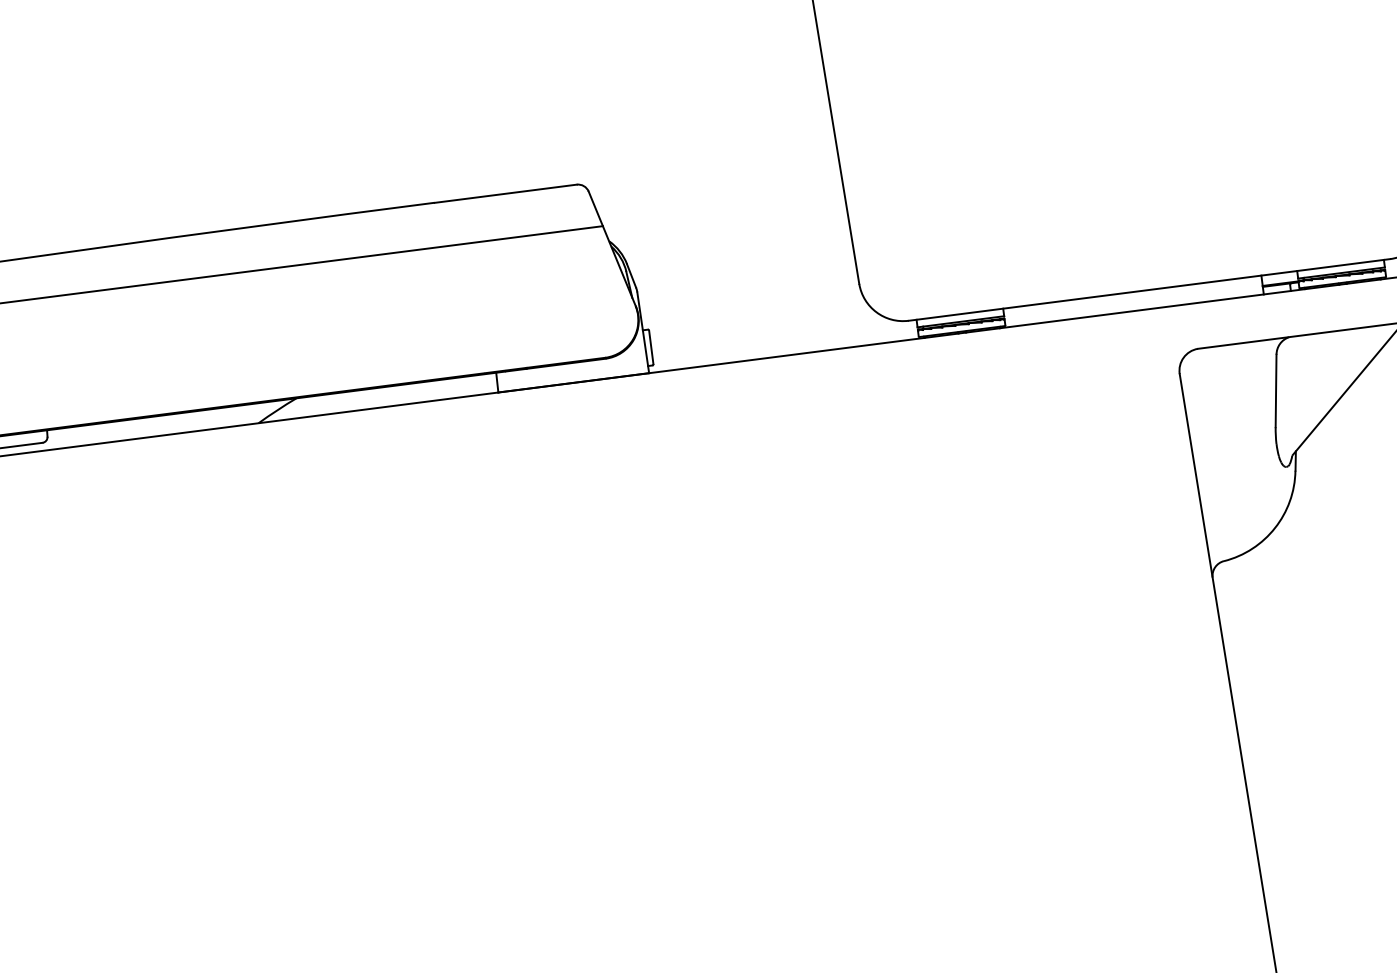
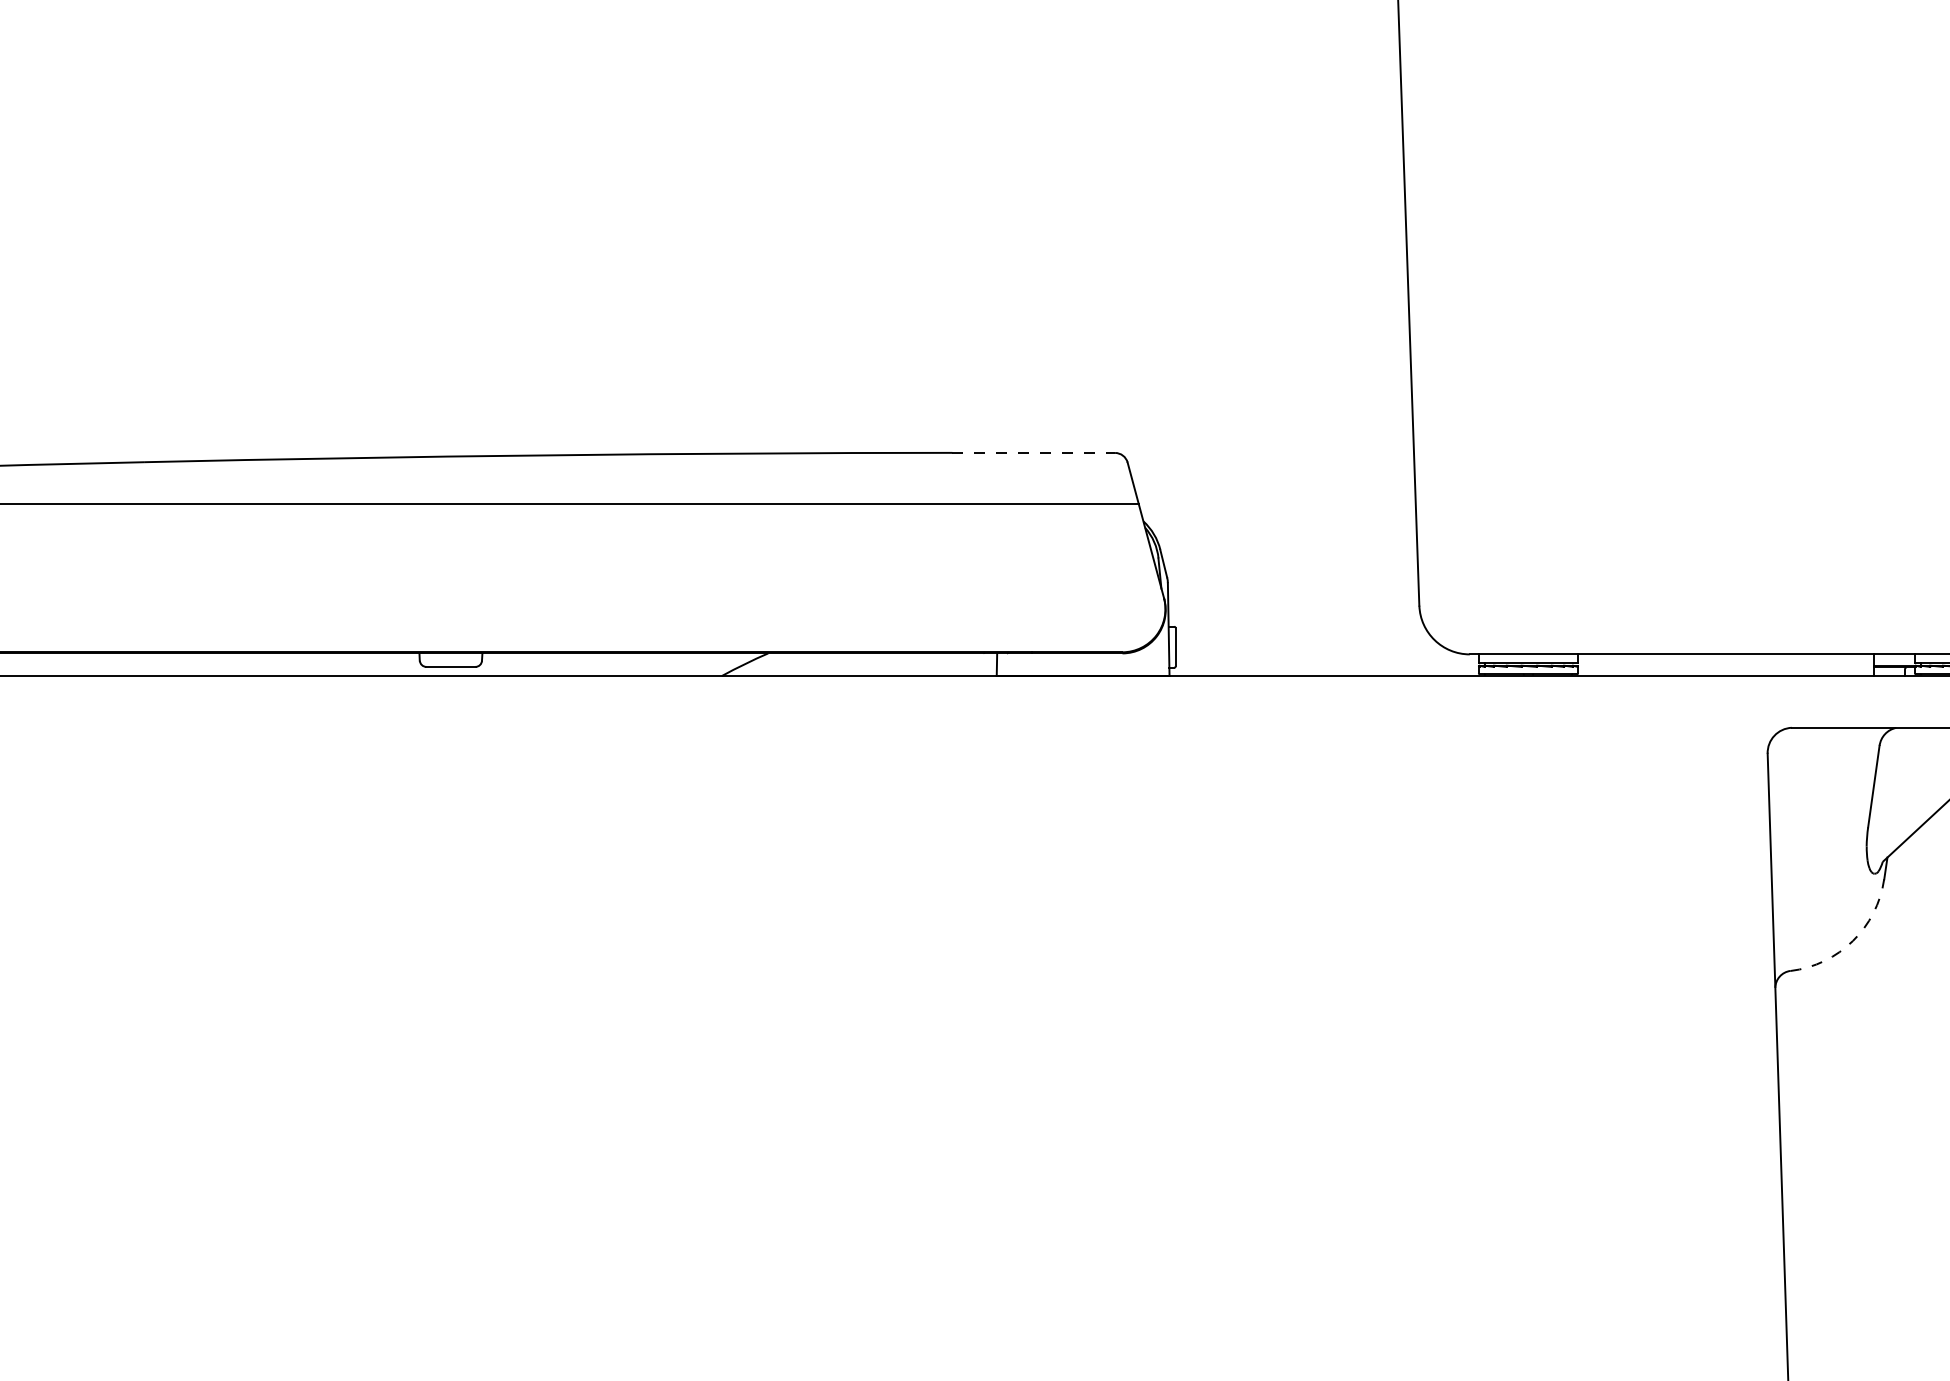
line: (506, 193) -> (1034, 452), solid -> dashed
arc: (1274, 528) -> (1852, 941), solid -> dashed

